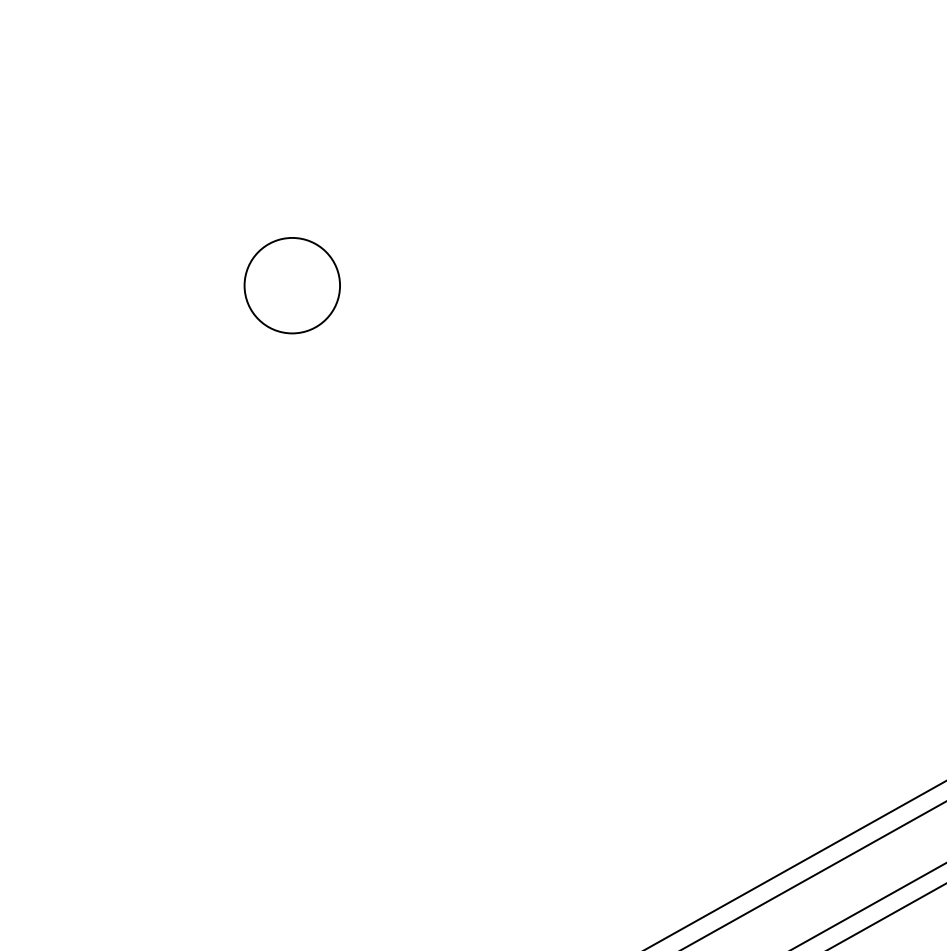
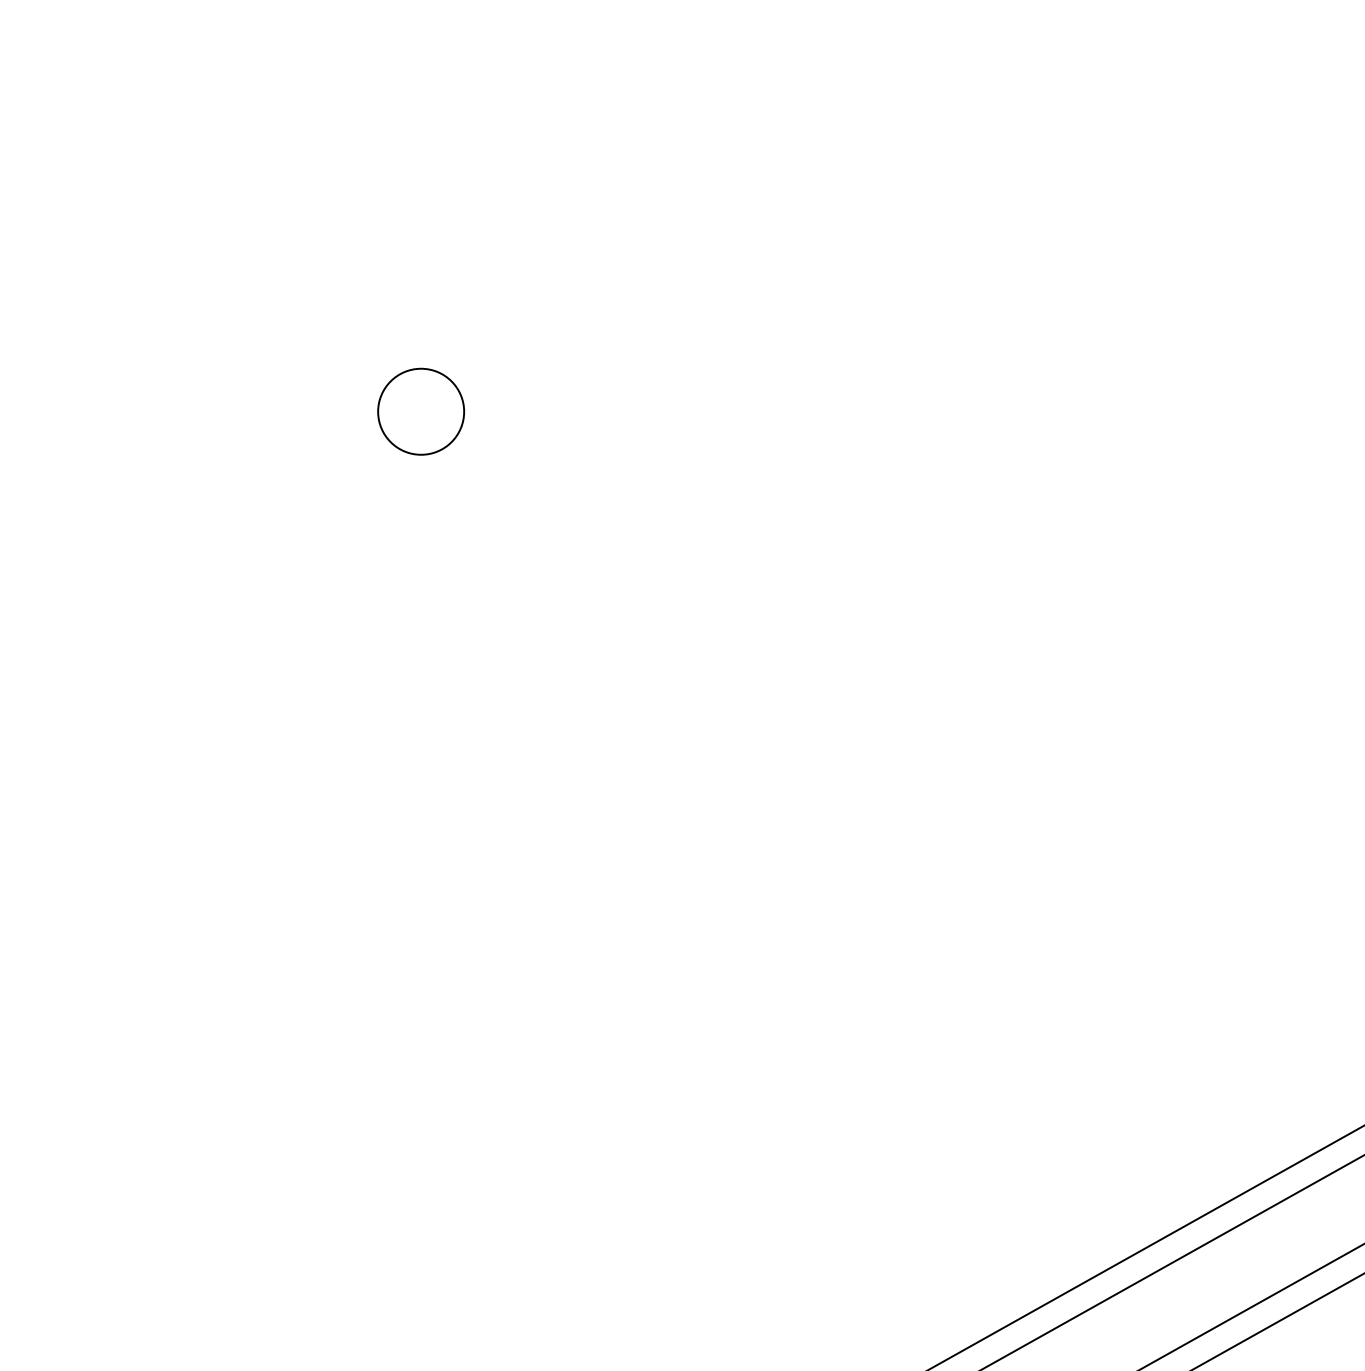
circle: (291, 285) -> (420, 411), size x0.62

